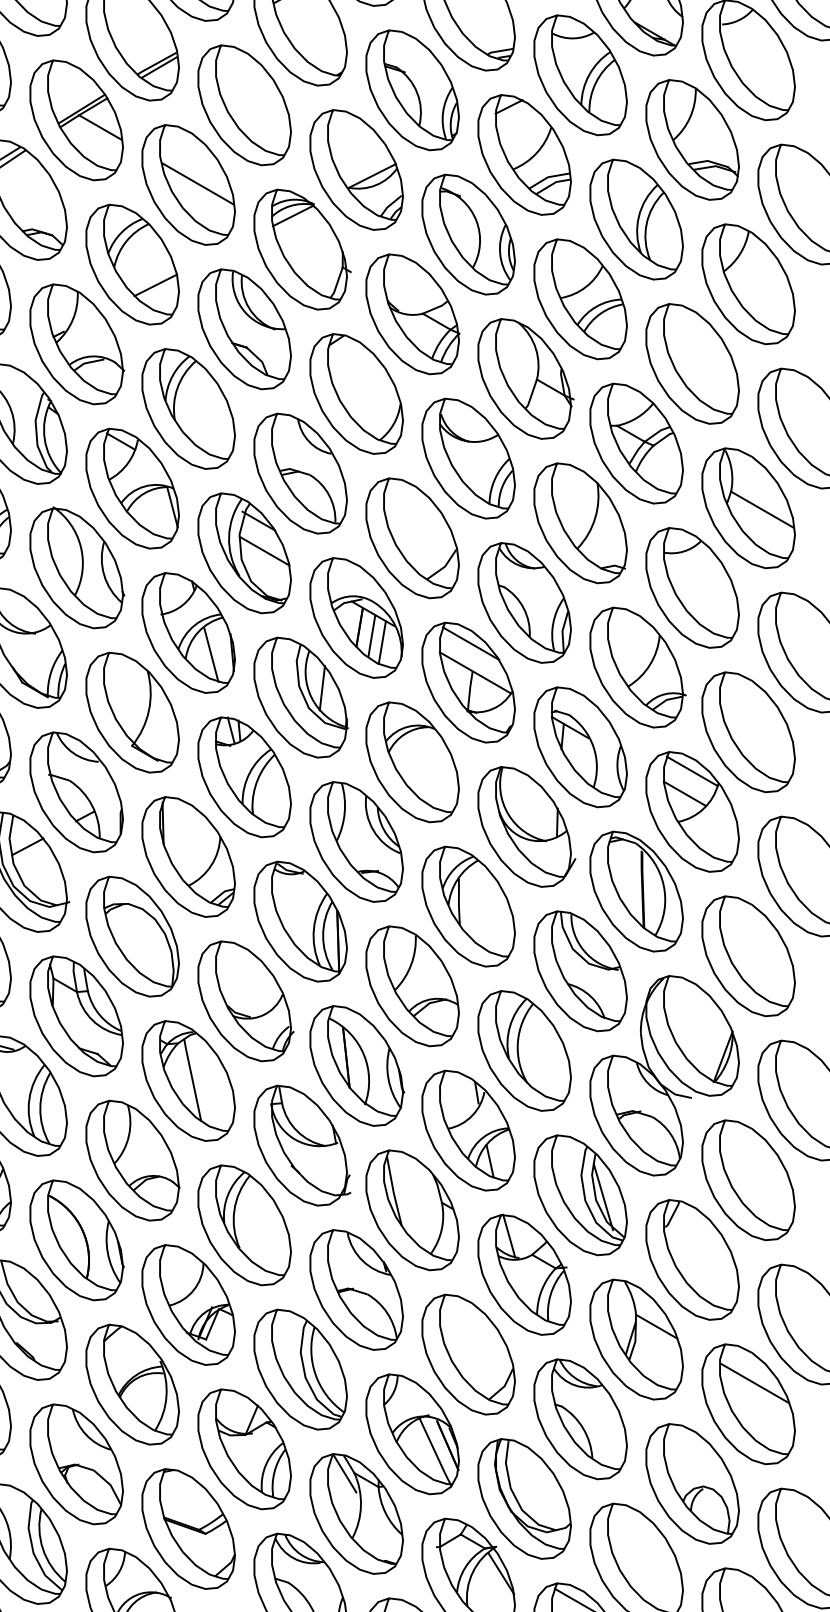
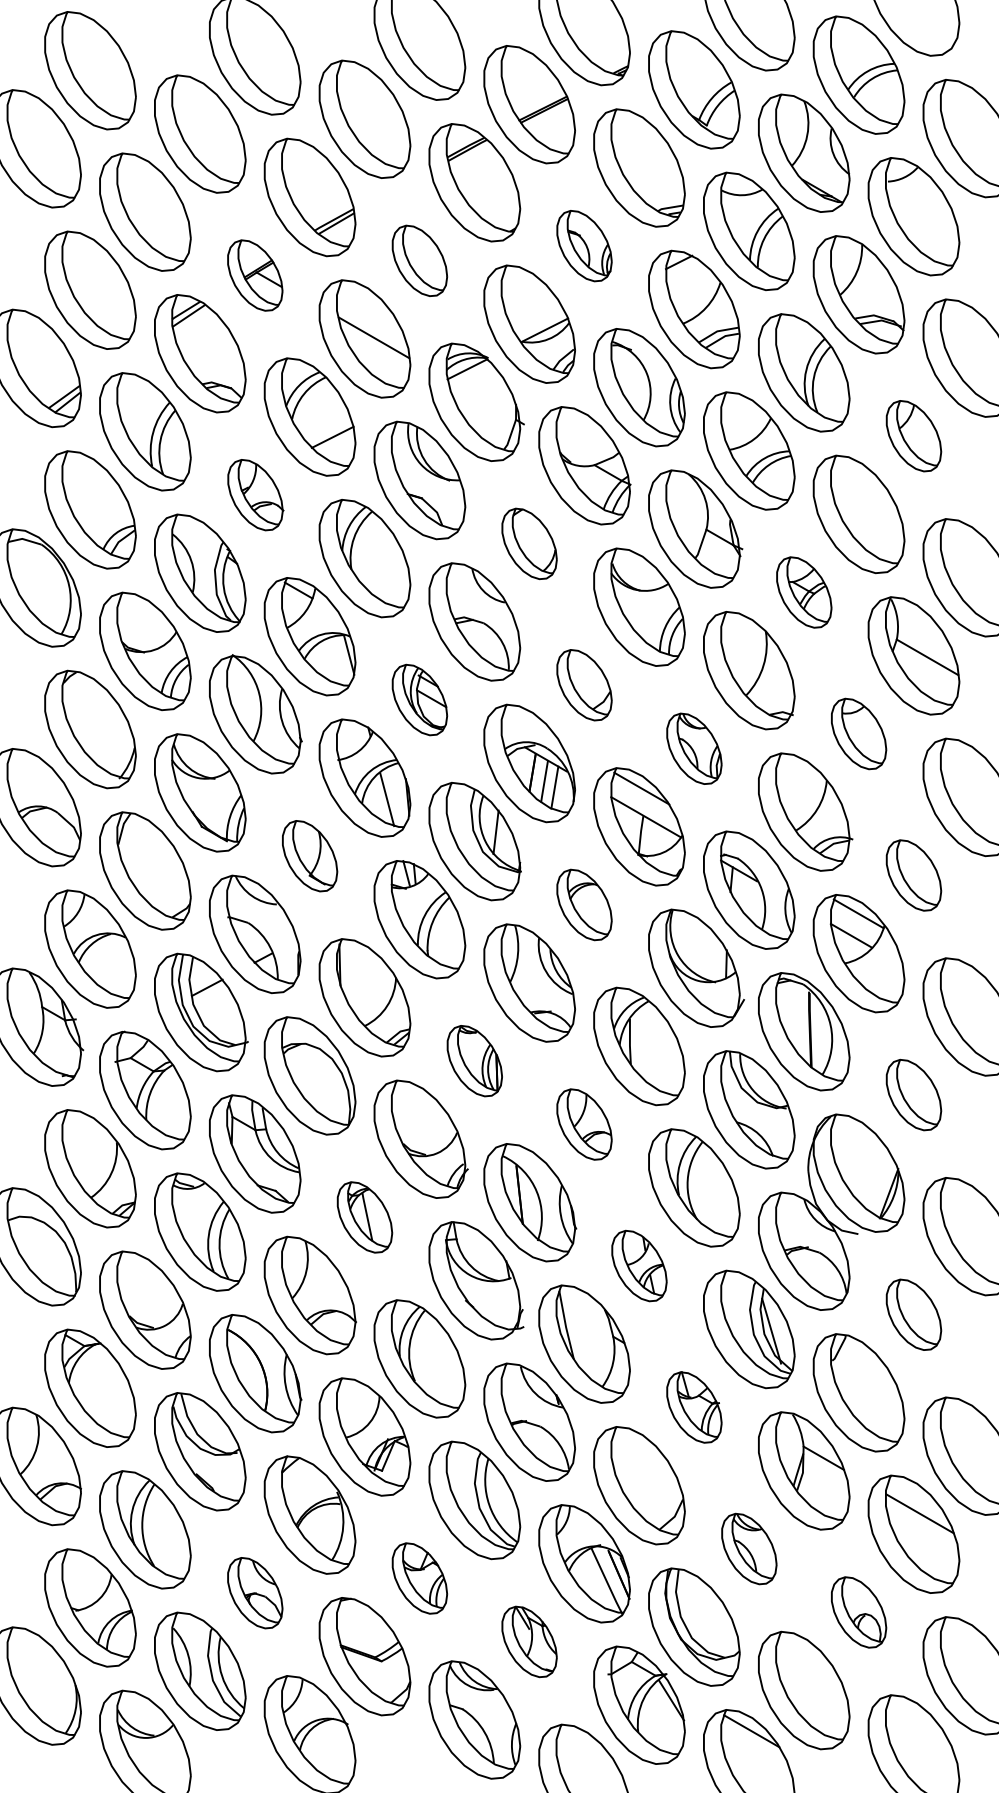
part: (412, 89) -> (584, 245), size x0.6
part: (244, 104) -> (419, 260), size x0.6
part: (76, 120) -> (255, 275), size x0.6
part: (748, 283) -> (913, 435), size x0.6
part: (76, 343) -> (255, 494), size x0.6
part: (356, 393) -> (529, 543), size x0.6
part: (636, 443) -> (804, 592), size x0.6
part: (412, 537) -> (584, 684), size x0.6
part: (244, 552) -> (419, 699), size x0.6
part: (692, 587) -> (858, 733), size x0.6
part: (524, 602) -> (694, 748), size x0.6
part: (132, 711) -> (309, 855), size x0.6
part: (748, 732) -> (913, 875), size x0.6
part: (412, 761) -> (584, 904), size x0.6
part: (300, 920) -> (474, 1060), size x0.6
part: (748, 955) -> (913, 1094), size x0.6
part: (412, 986) -> (584, 1124), size x0.6
part: (188, 1081) -> (364, 1217), size x0.6
part: (468, 1130) -> (639, 1265), size x0.6
part: (748, 1180) -> (913, 1314), size x0.6
part: (524, 1274) -> (694, 1407), size x0.6
part: (580, 1418) -> (749, 1548), size x0.6
part: (244, 1449) -> (419, 1578), size x0.6
part: (76, 1463) -> (255, 1592), size x0.6
part: (692, 1484) -> (858, 1612), size x0.6
part: (356, 1513) -> (529, 1641), size x0.6

